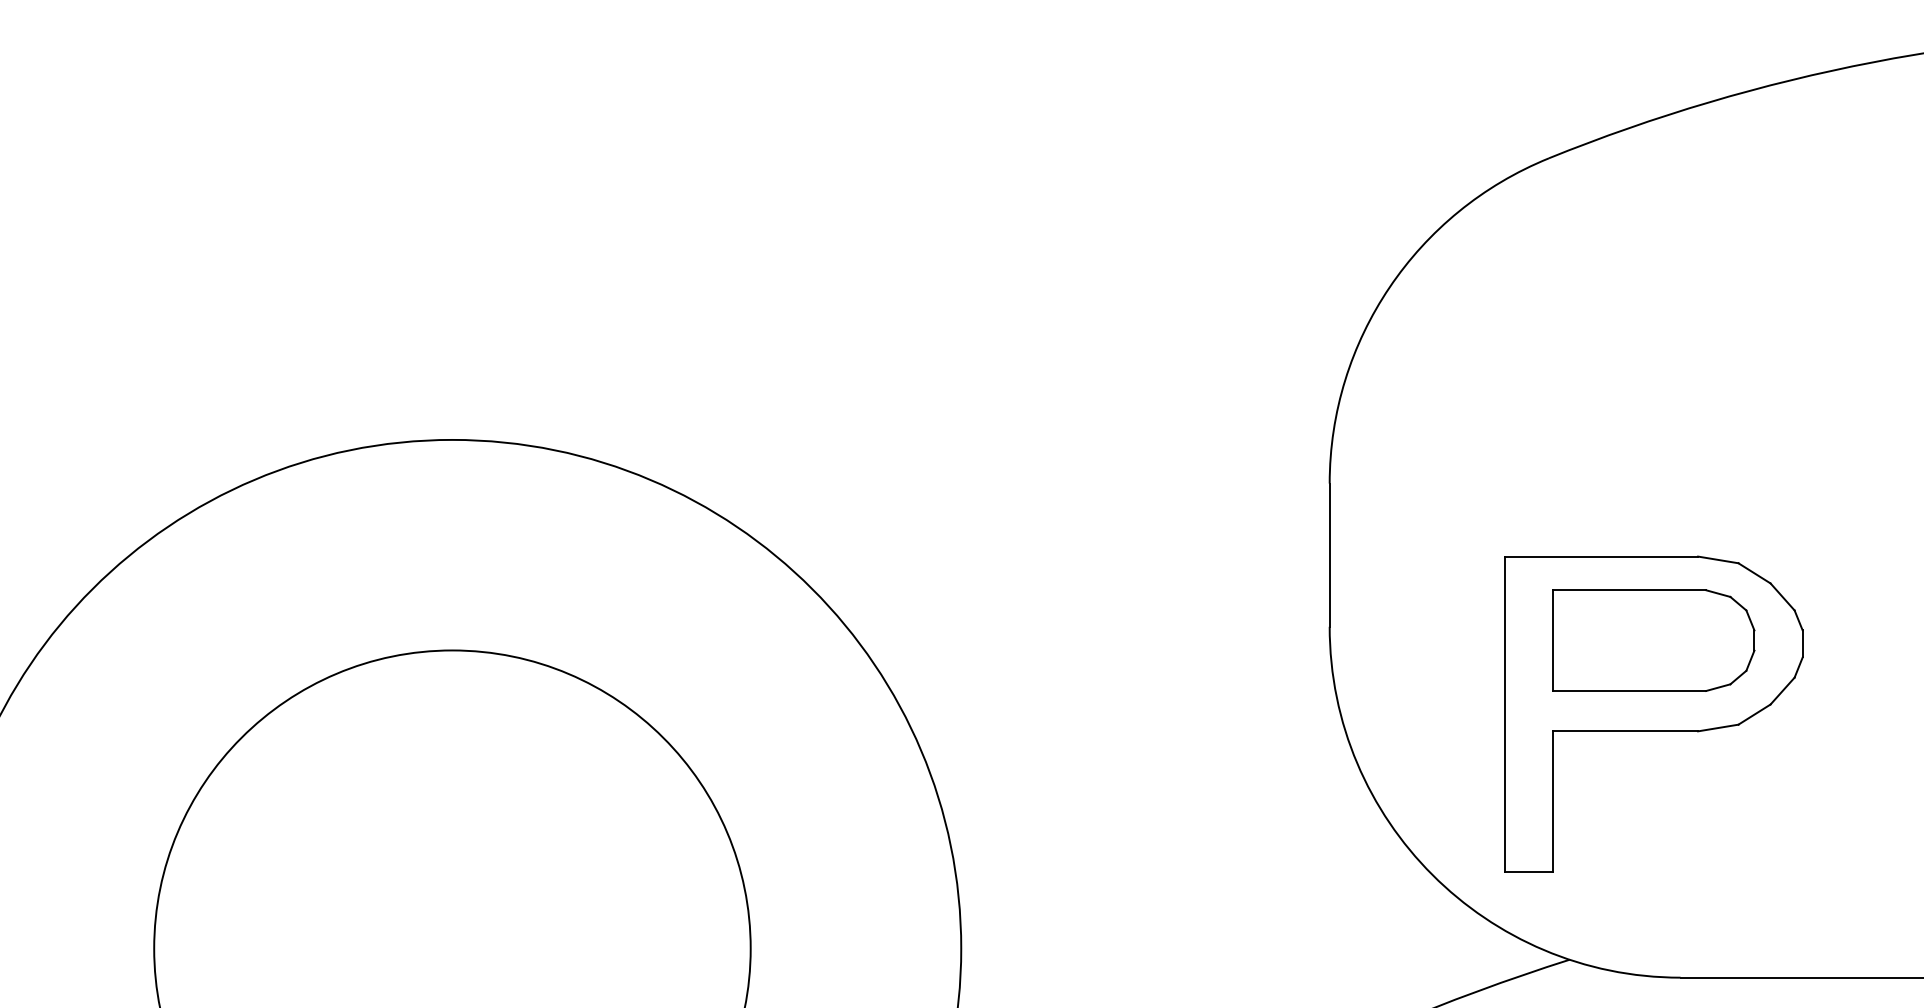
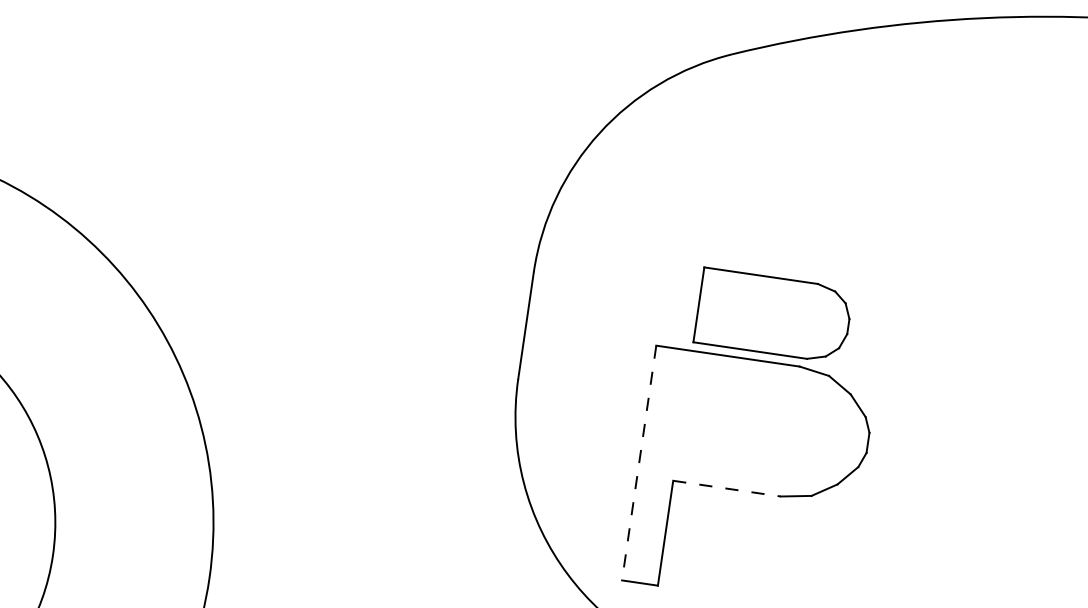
part: (1653, 640) -> (773, 315), moved
line: (1505, 714) -> (639, 463), solid -> dashed
line: (1626, 731) -> (727, 488), solid -> dashed

